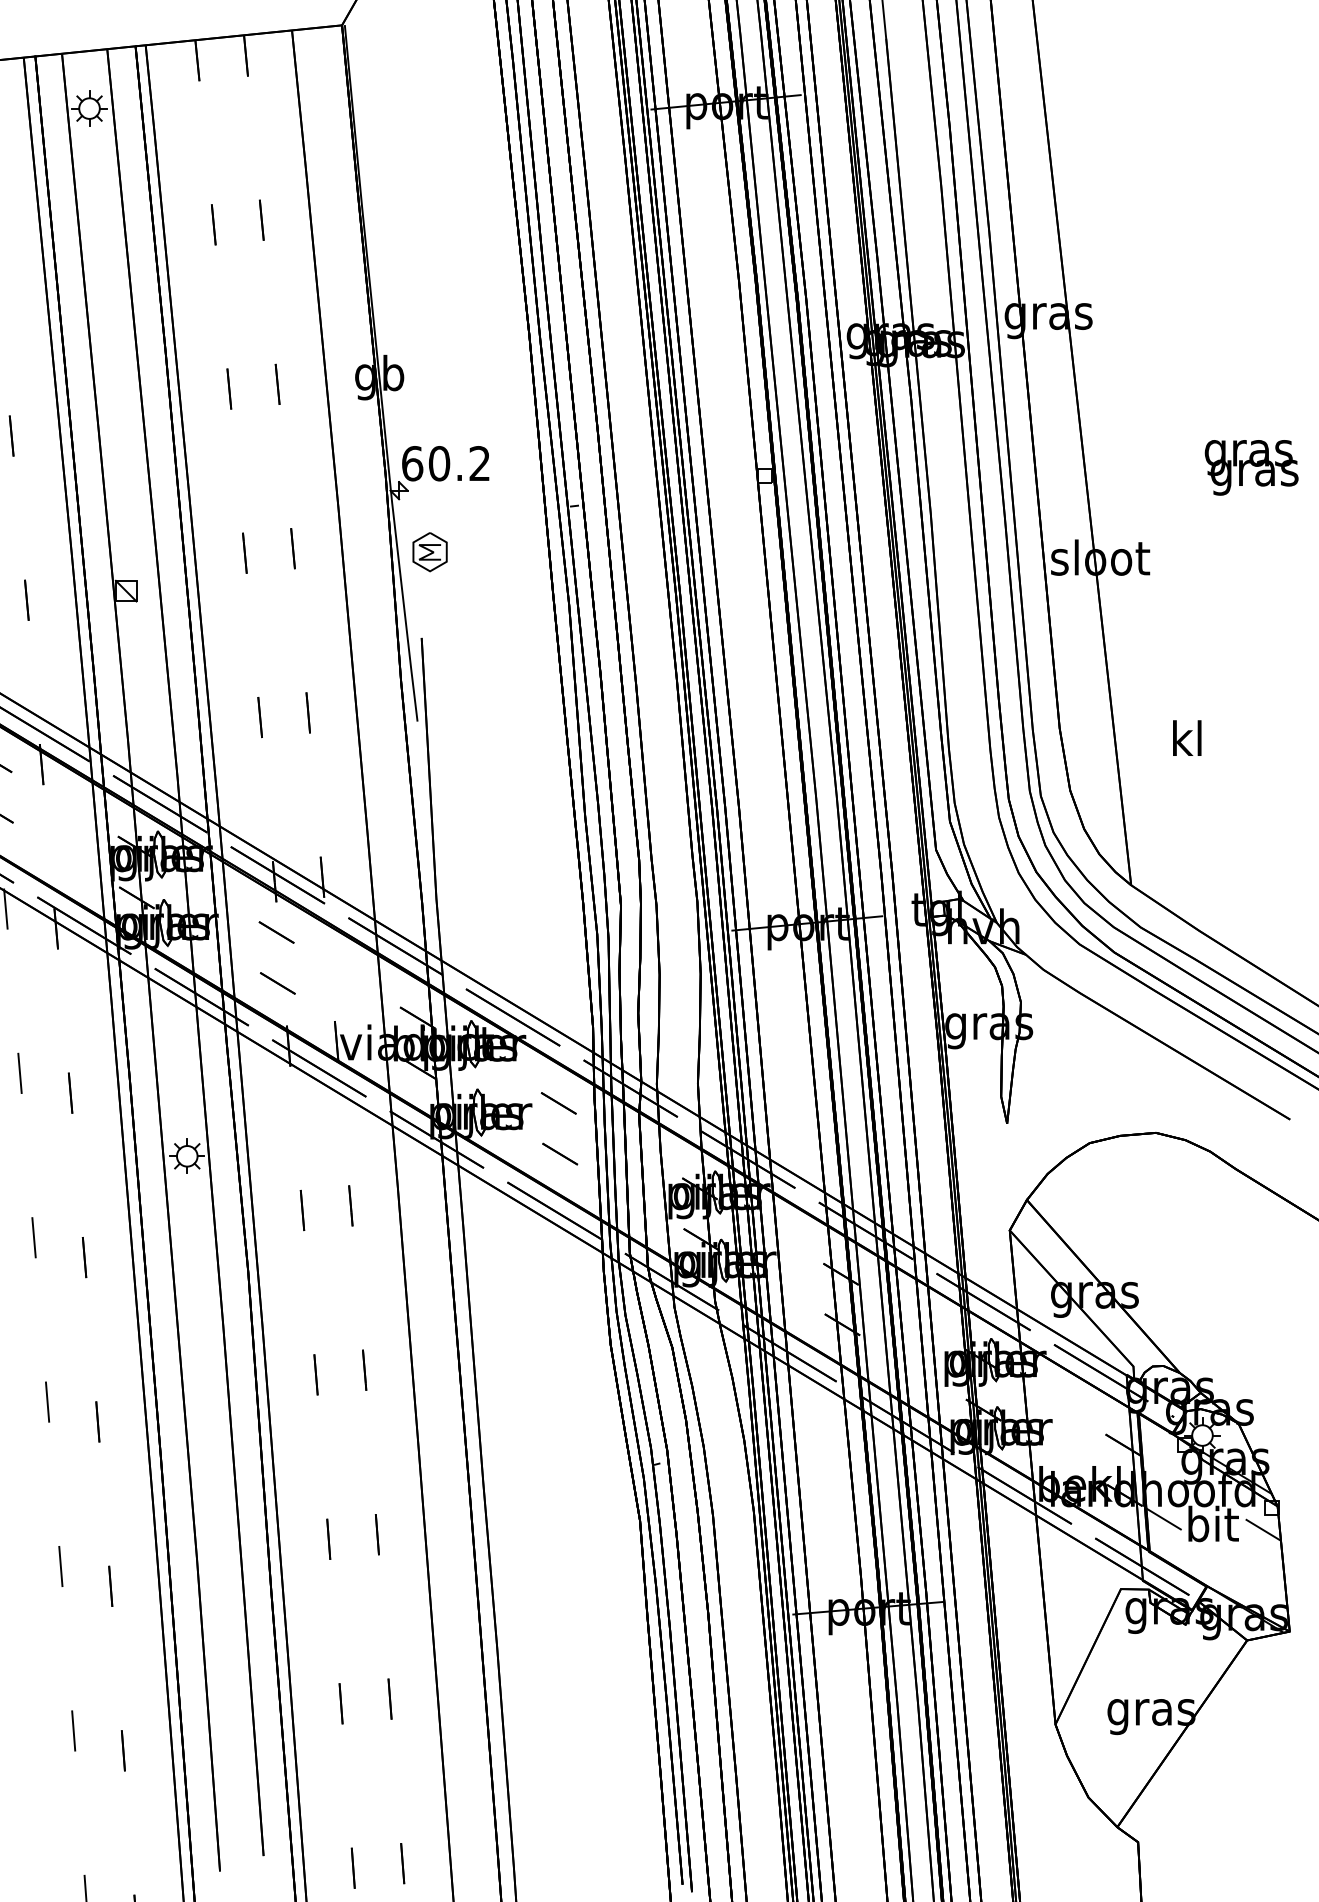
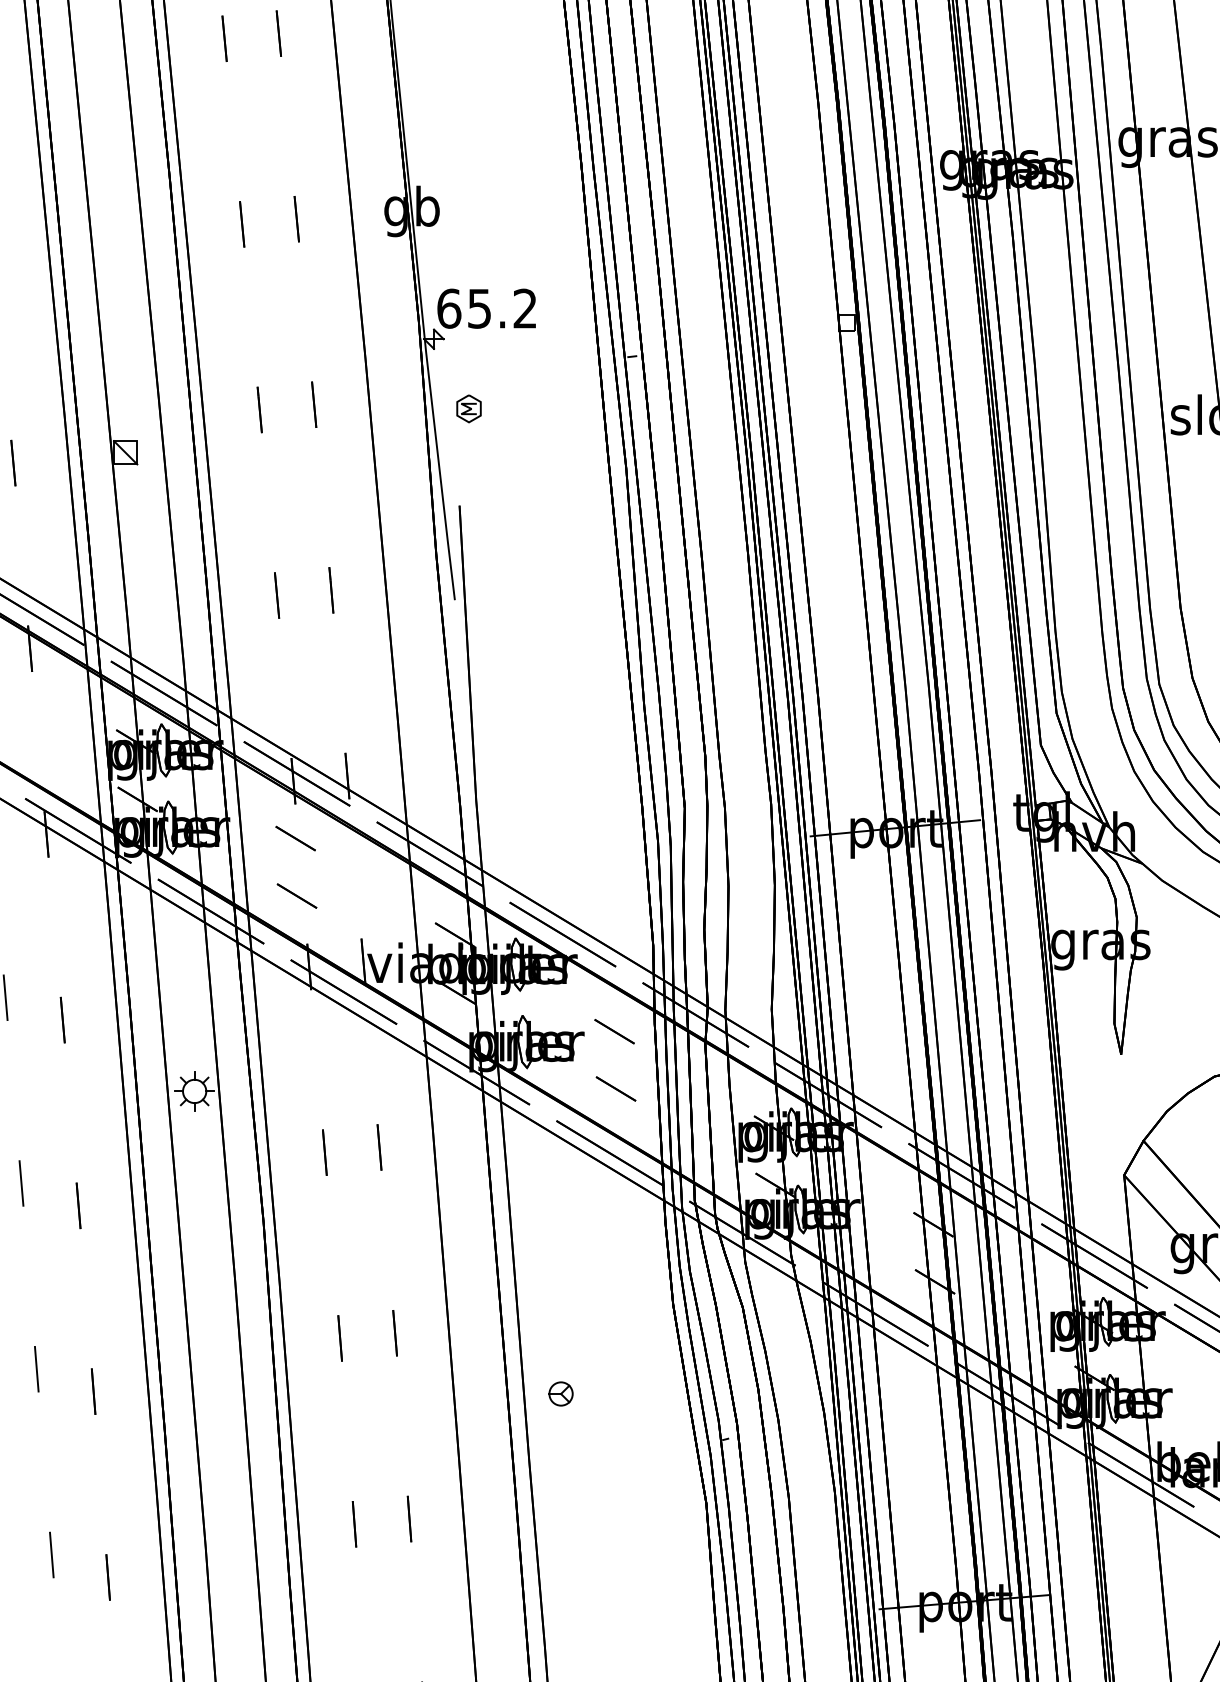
text: (439, 463) -> (479, 308), 60.2 -> 65.2
part: (429, 552) -> (468, 409), size x0.62
part: (511, 1423) -> (561, 1393), added

